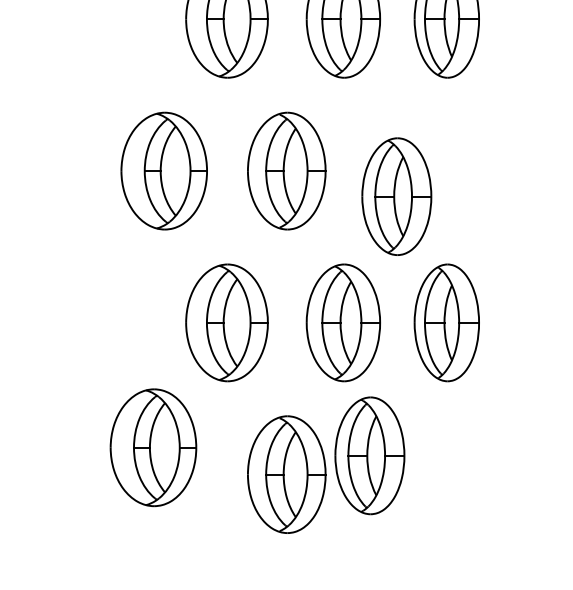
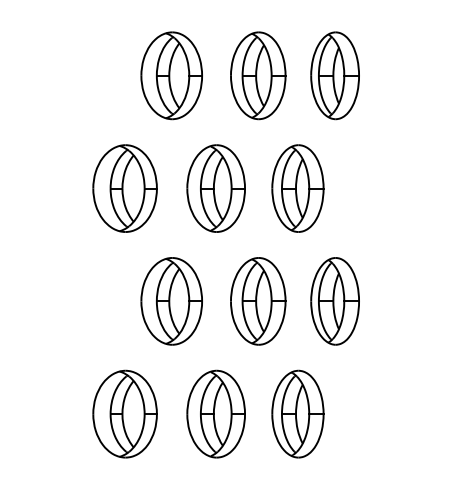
part: (396, 196) -> (297, 188), moved
part: (152, 446) -> (124, 413), moved
part: (369, 454) -> (297, 413), moved

